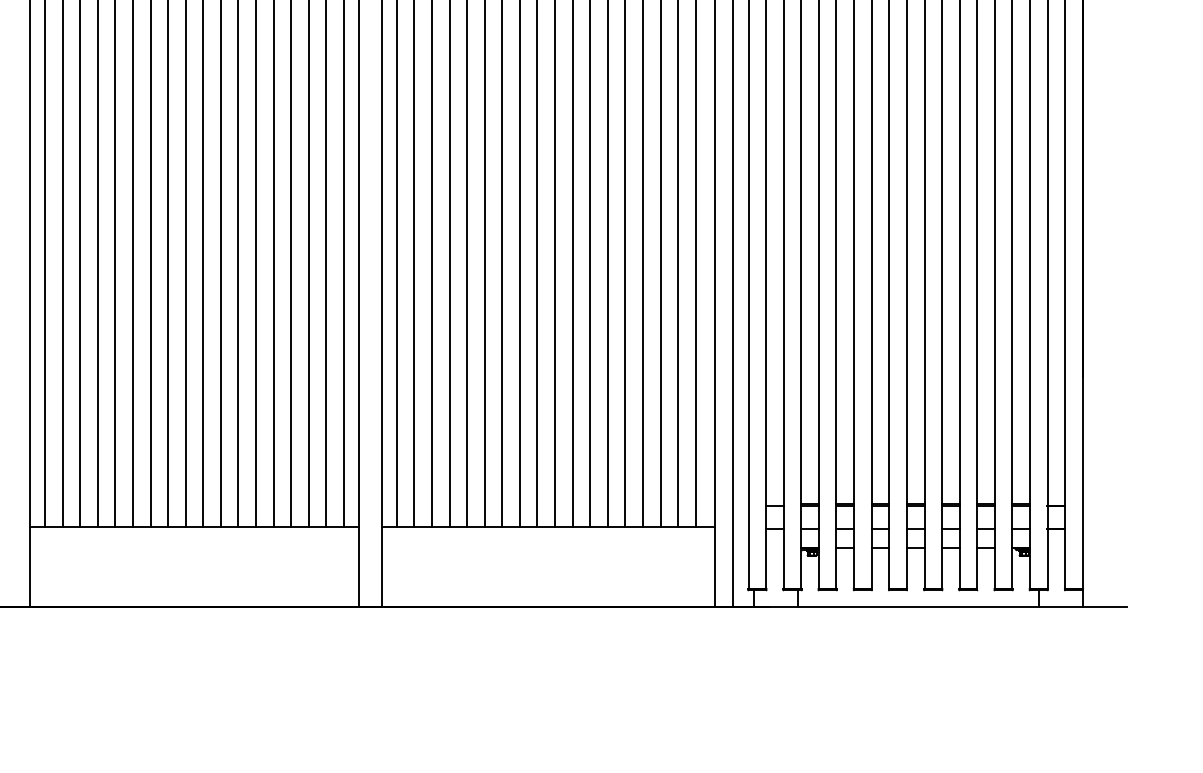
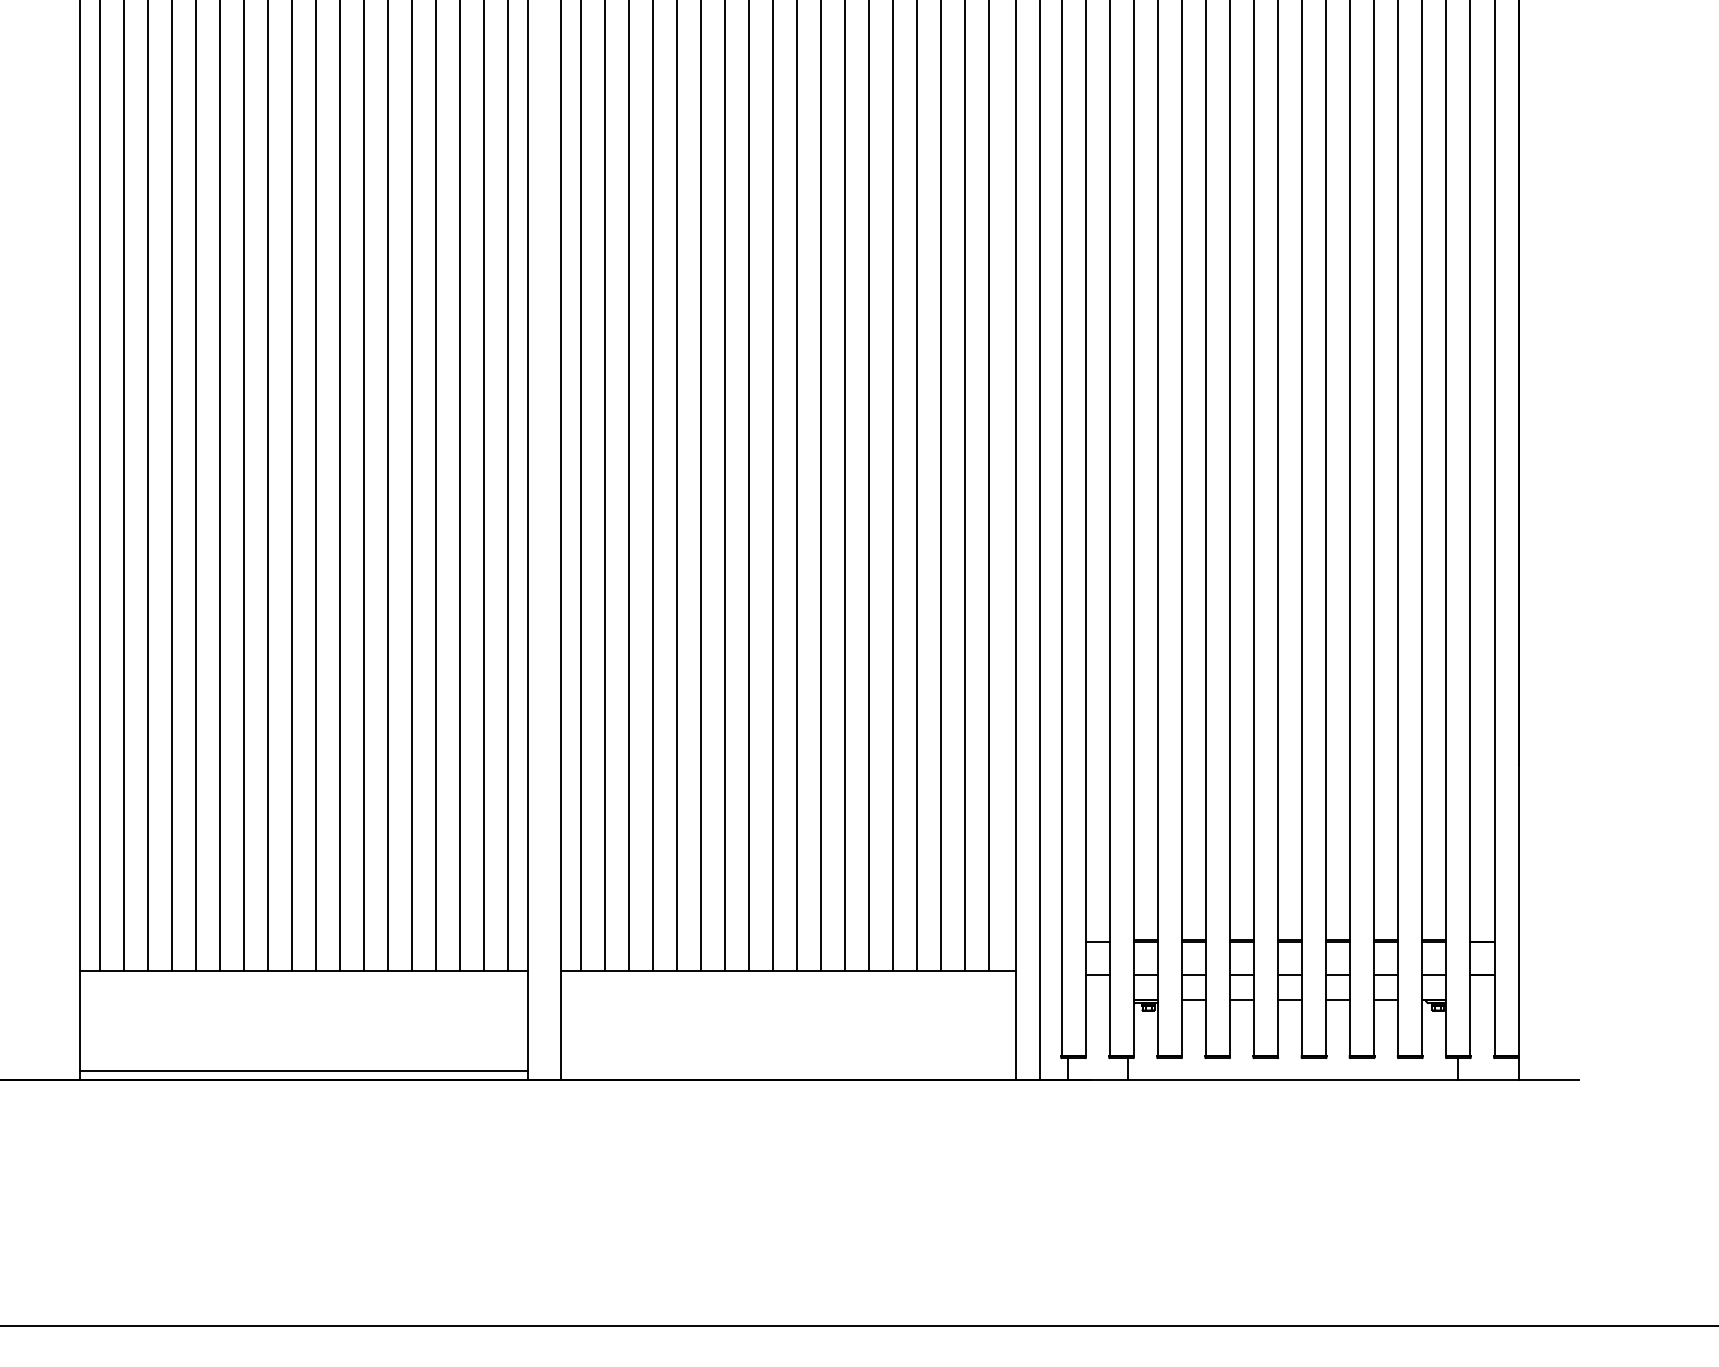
line: (194, 599) -> (303, 1070), added

